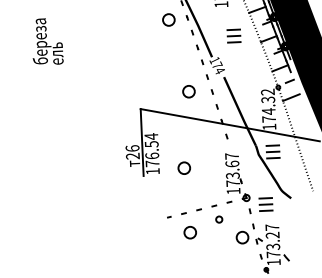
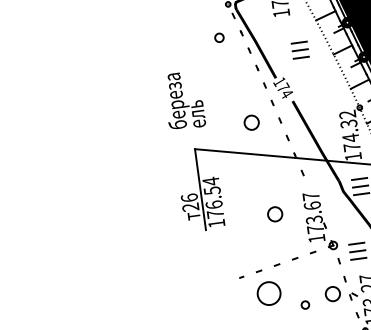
part: (168, 19) -> (218, 37), size x0.6
text: (47, 41) -> (184, 100), moved
part: (183, 167) -> (274, 213), moved
part: (219, 219) -> (305, 304), moved
part: (189, 232) -> (267, 293), size x1.6

